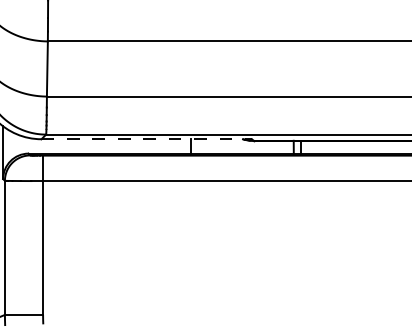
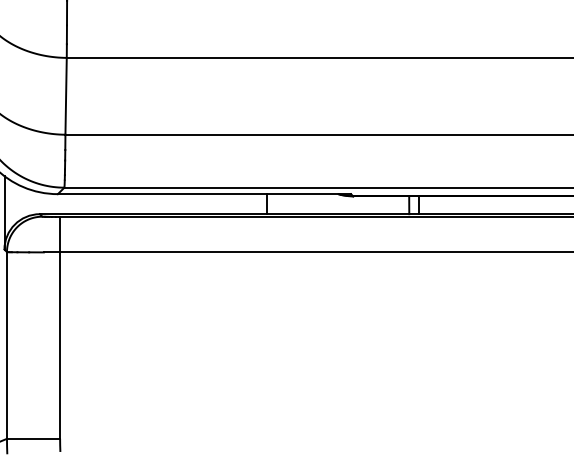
line: (146, 139) -> (204, 194), dashed -> solid

